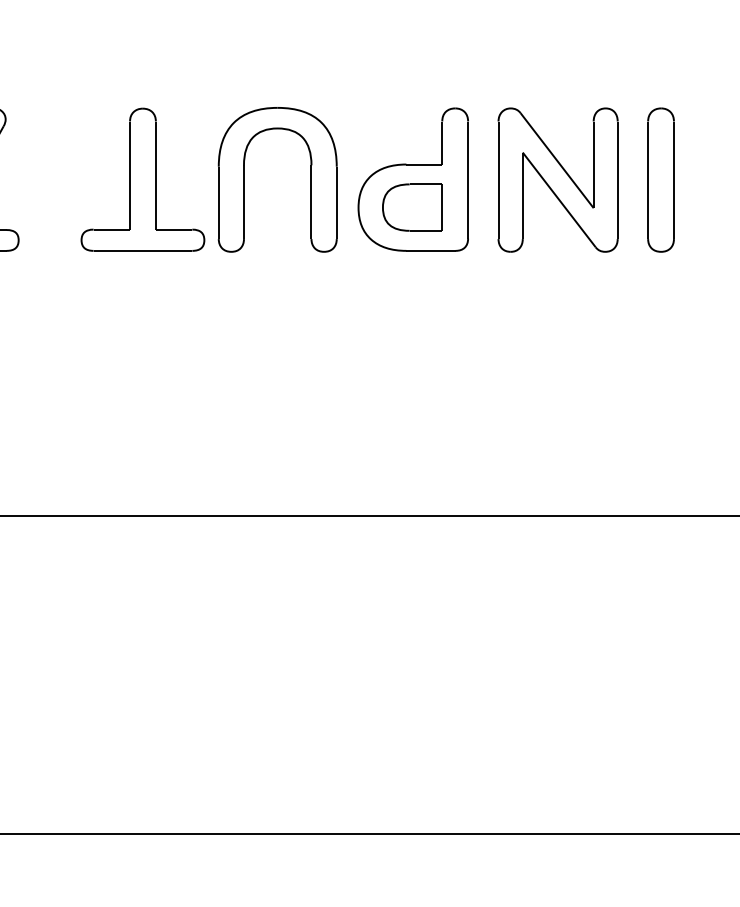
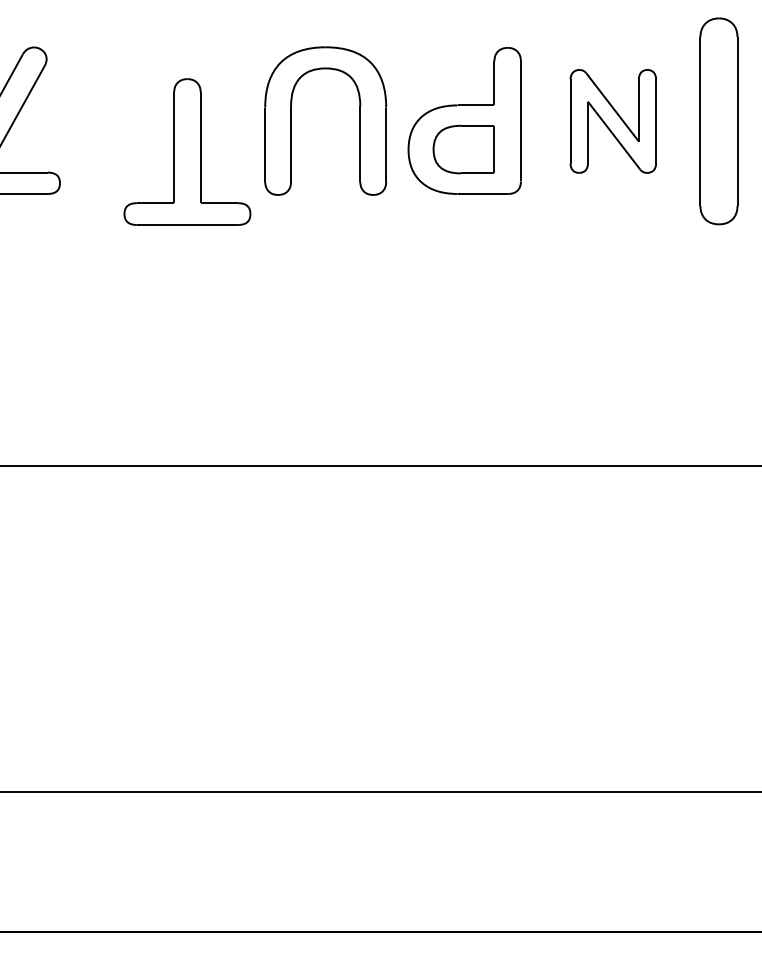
part: (143, 179) -> (187, 151), moved
part: (558, 180) -> (613, 121), size x0.7
part: (660, 180) -> (718, 121), size x1.4

